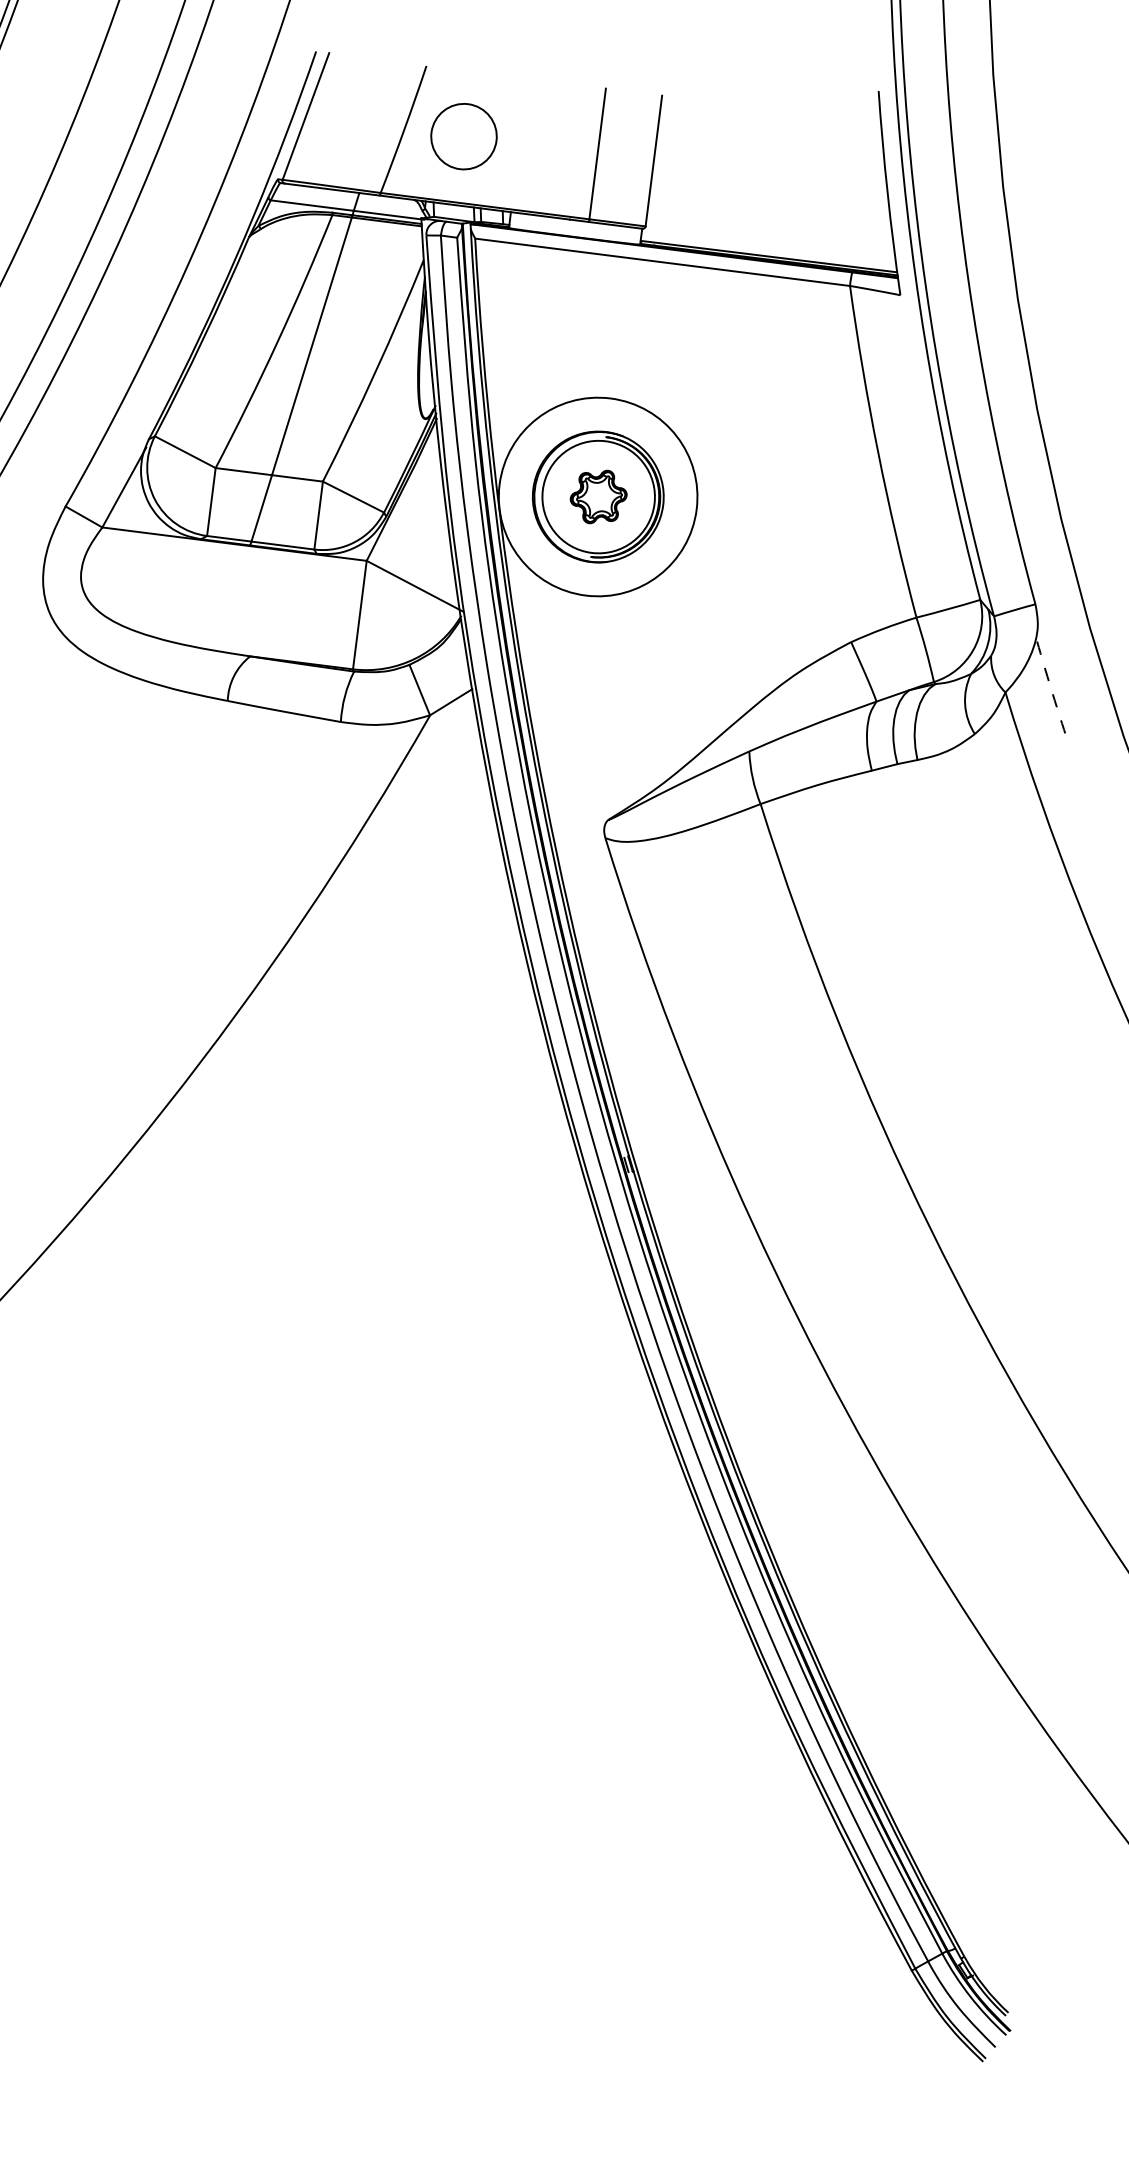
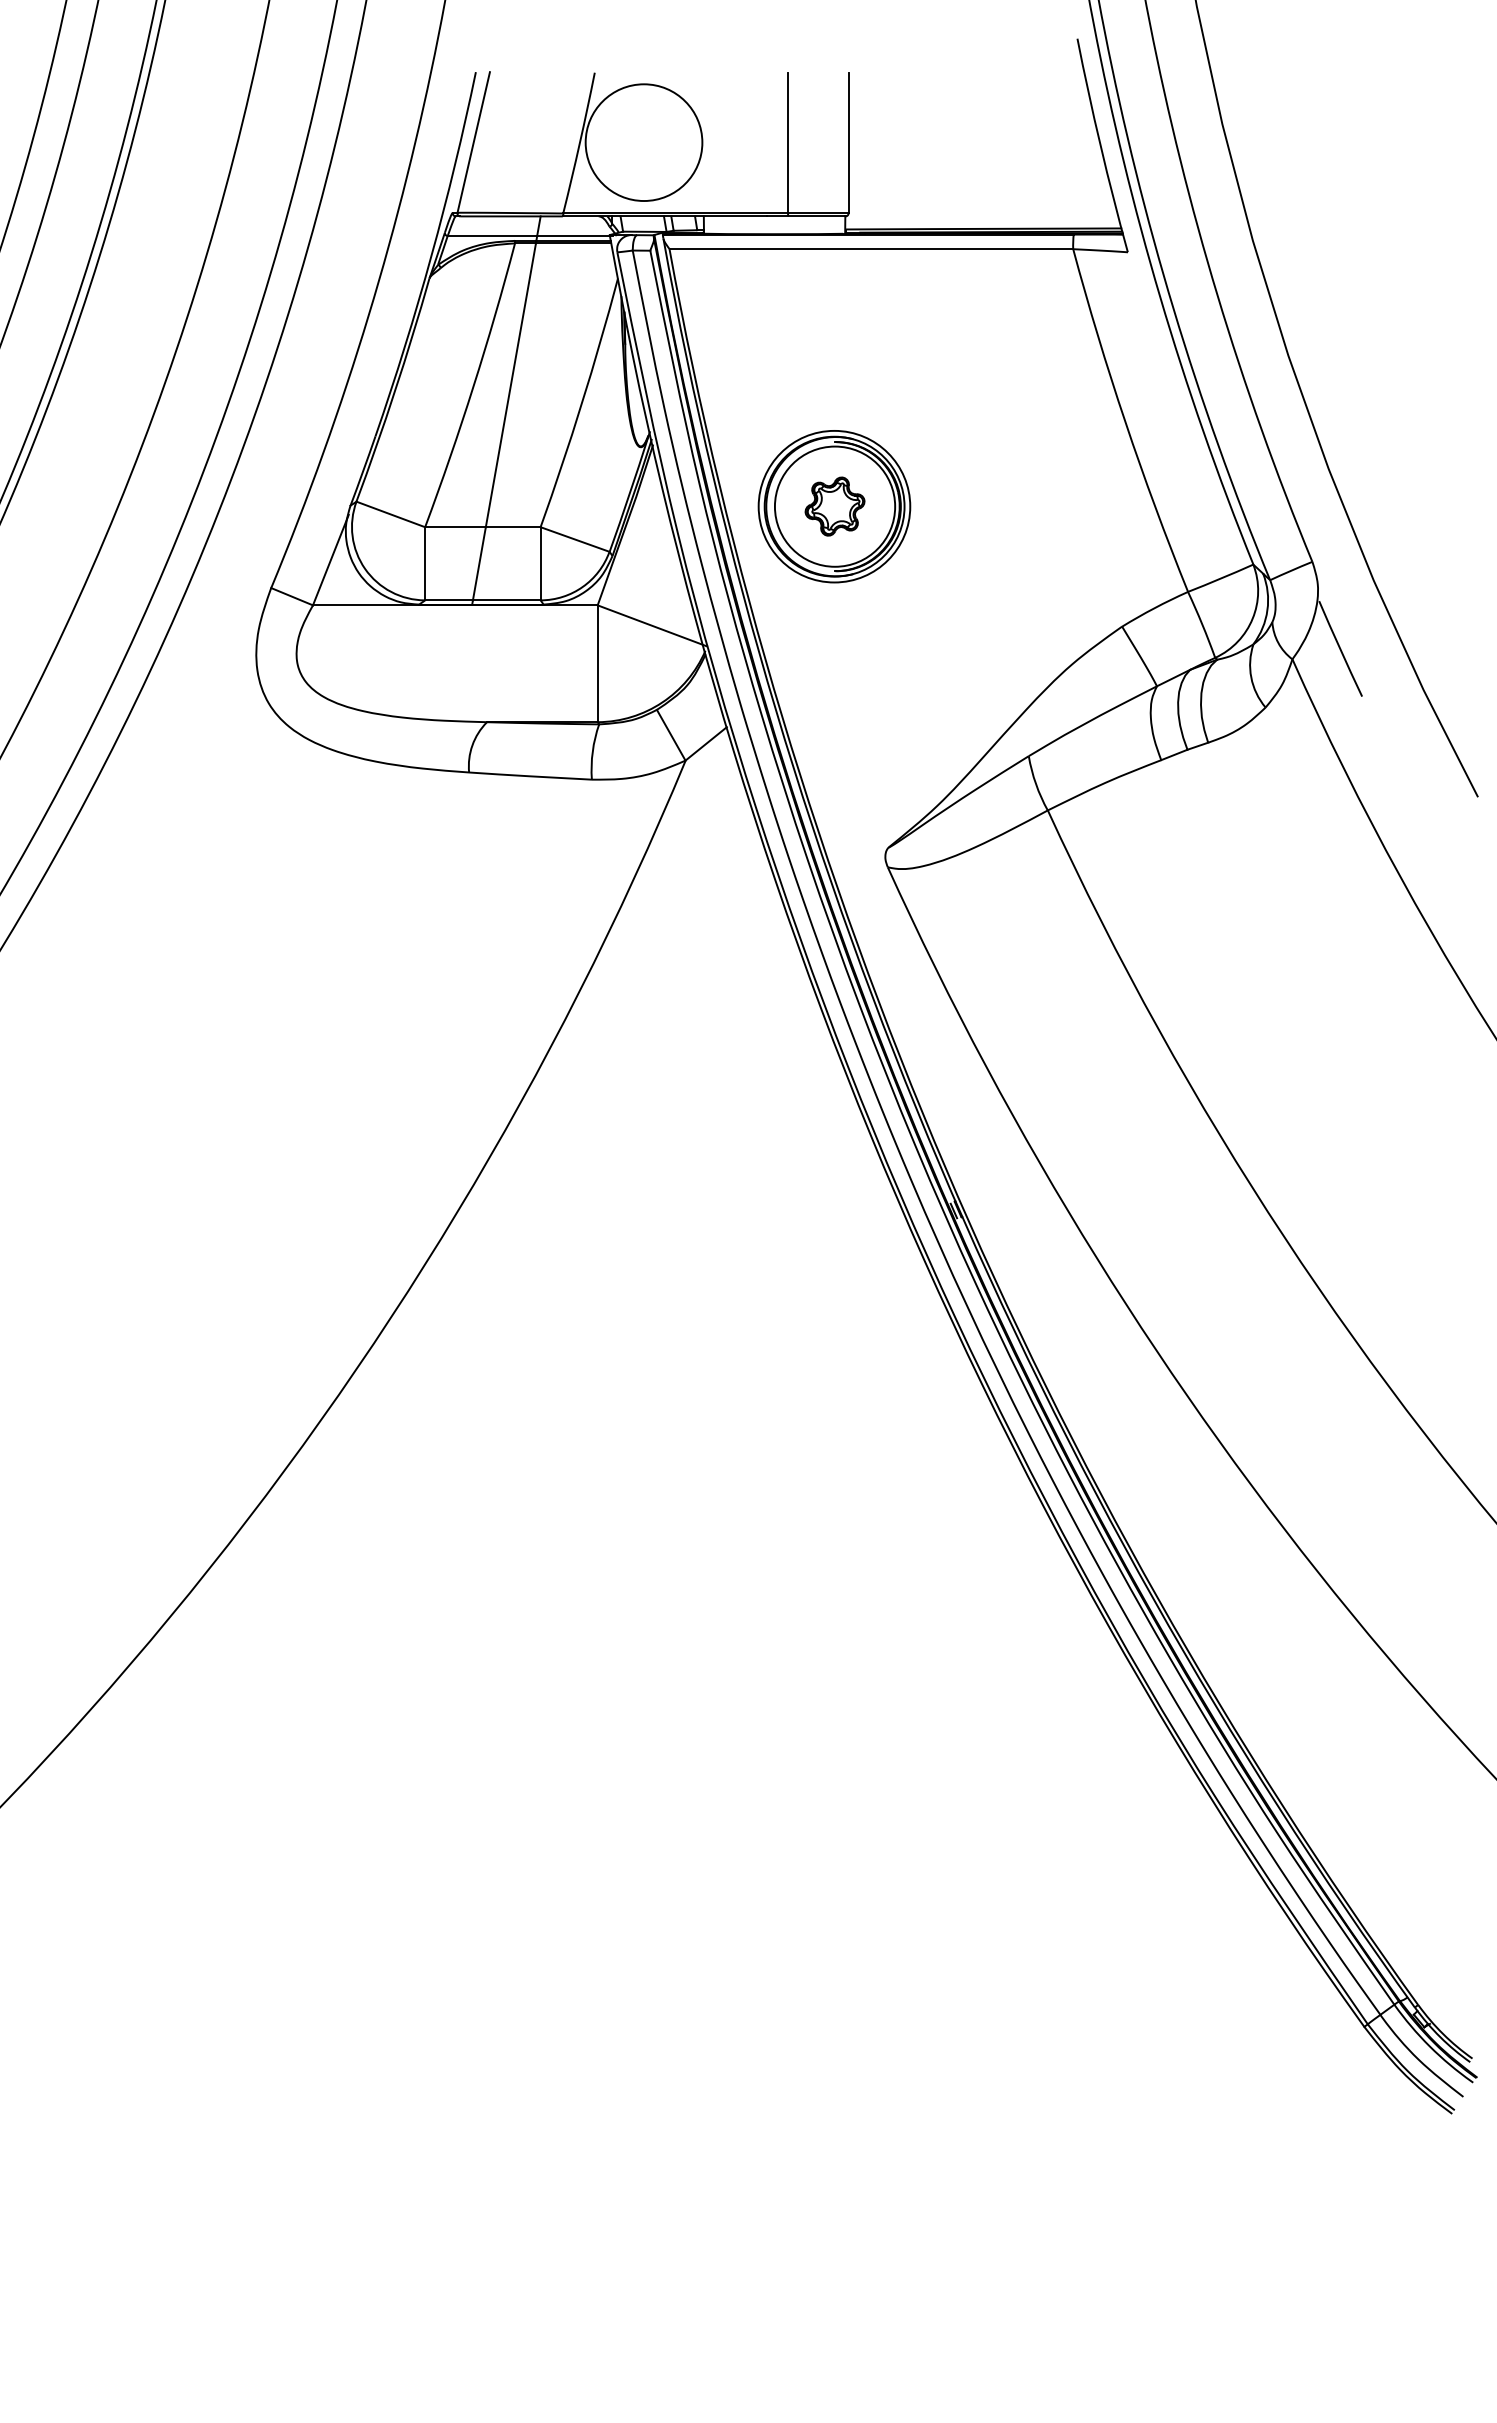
circle: (463, 136) -> (643, 142), size x1.67
circle: (598, 496) -> (834, 506), size x0.71
arc: (1051, 688) -> (1340, 649), dashed -> solid

